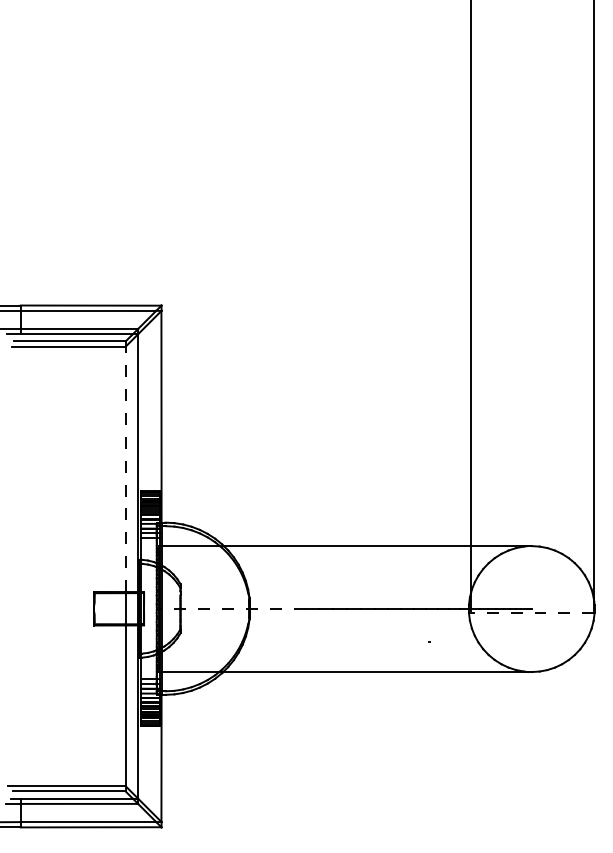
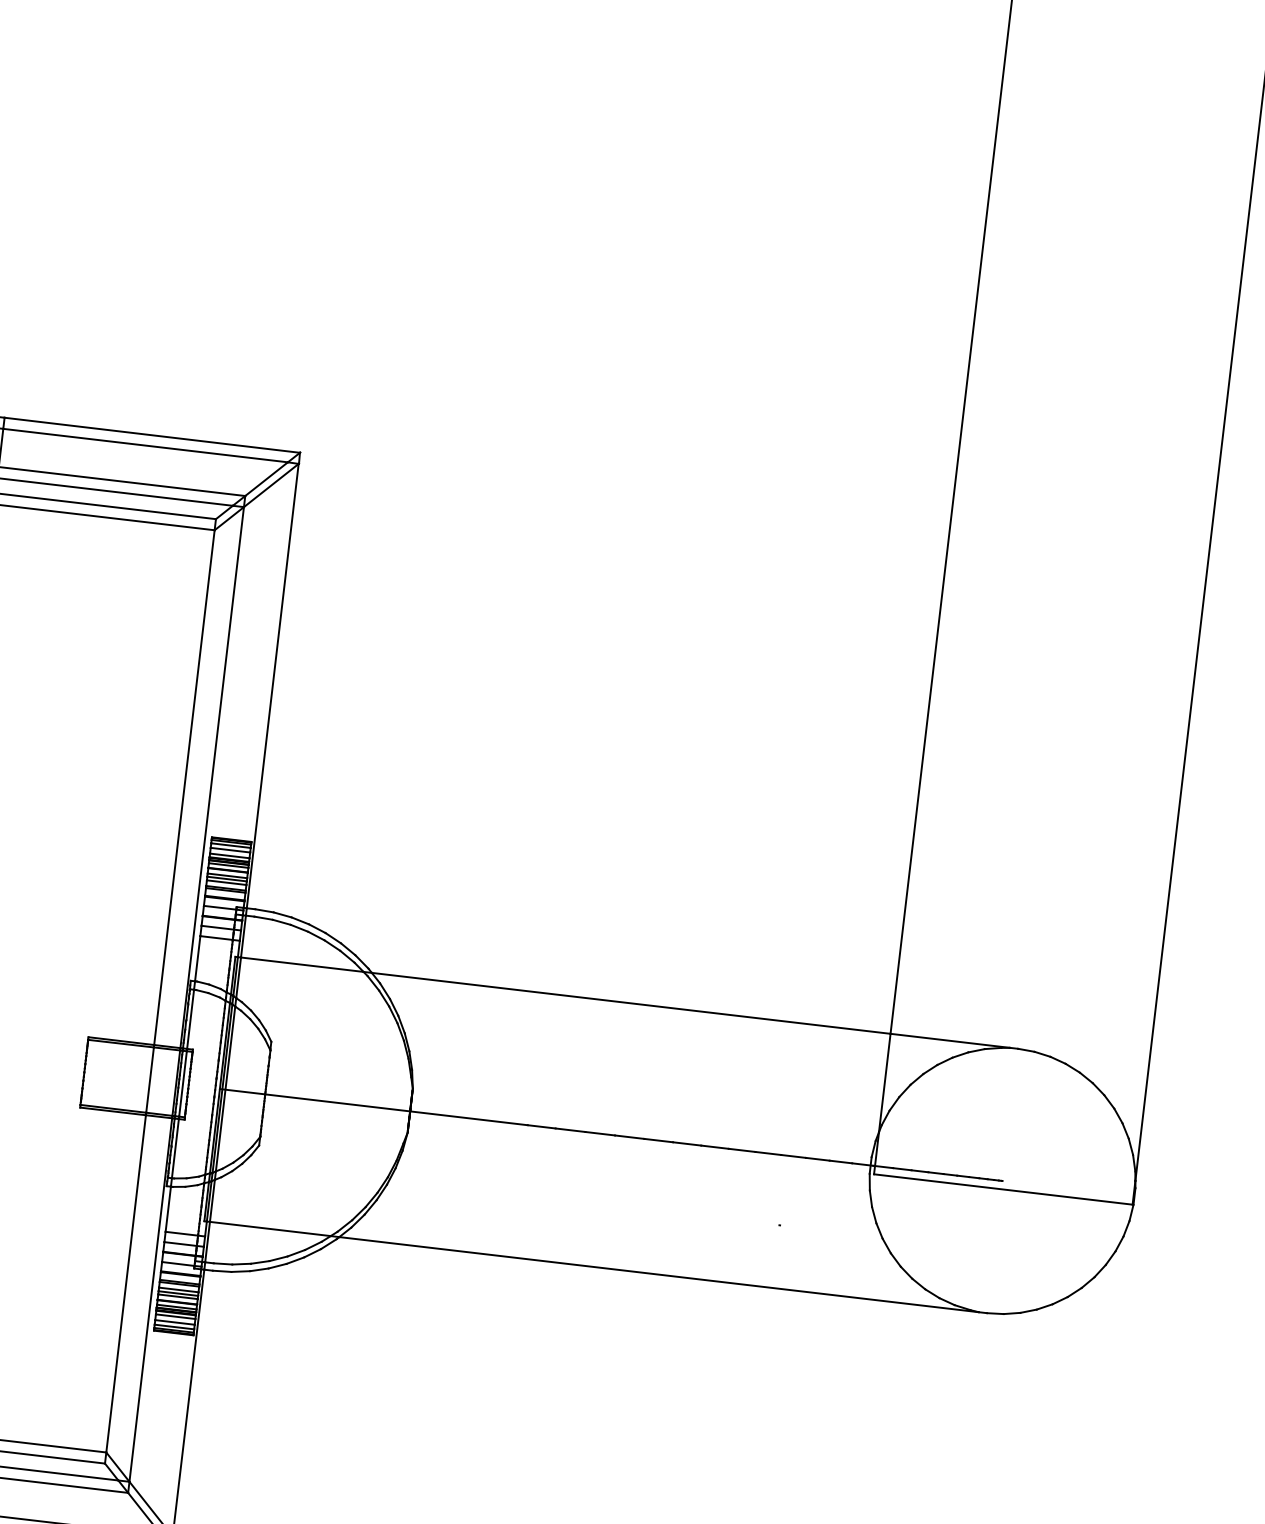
line: (125, 469) -> (184, 787), dashed -> solid
line: (231, 609) -> (372, 1107), dashed -> solid
line: (532, 613) -> (1002, 1190), dashed -> solid

